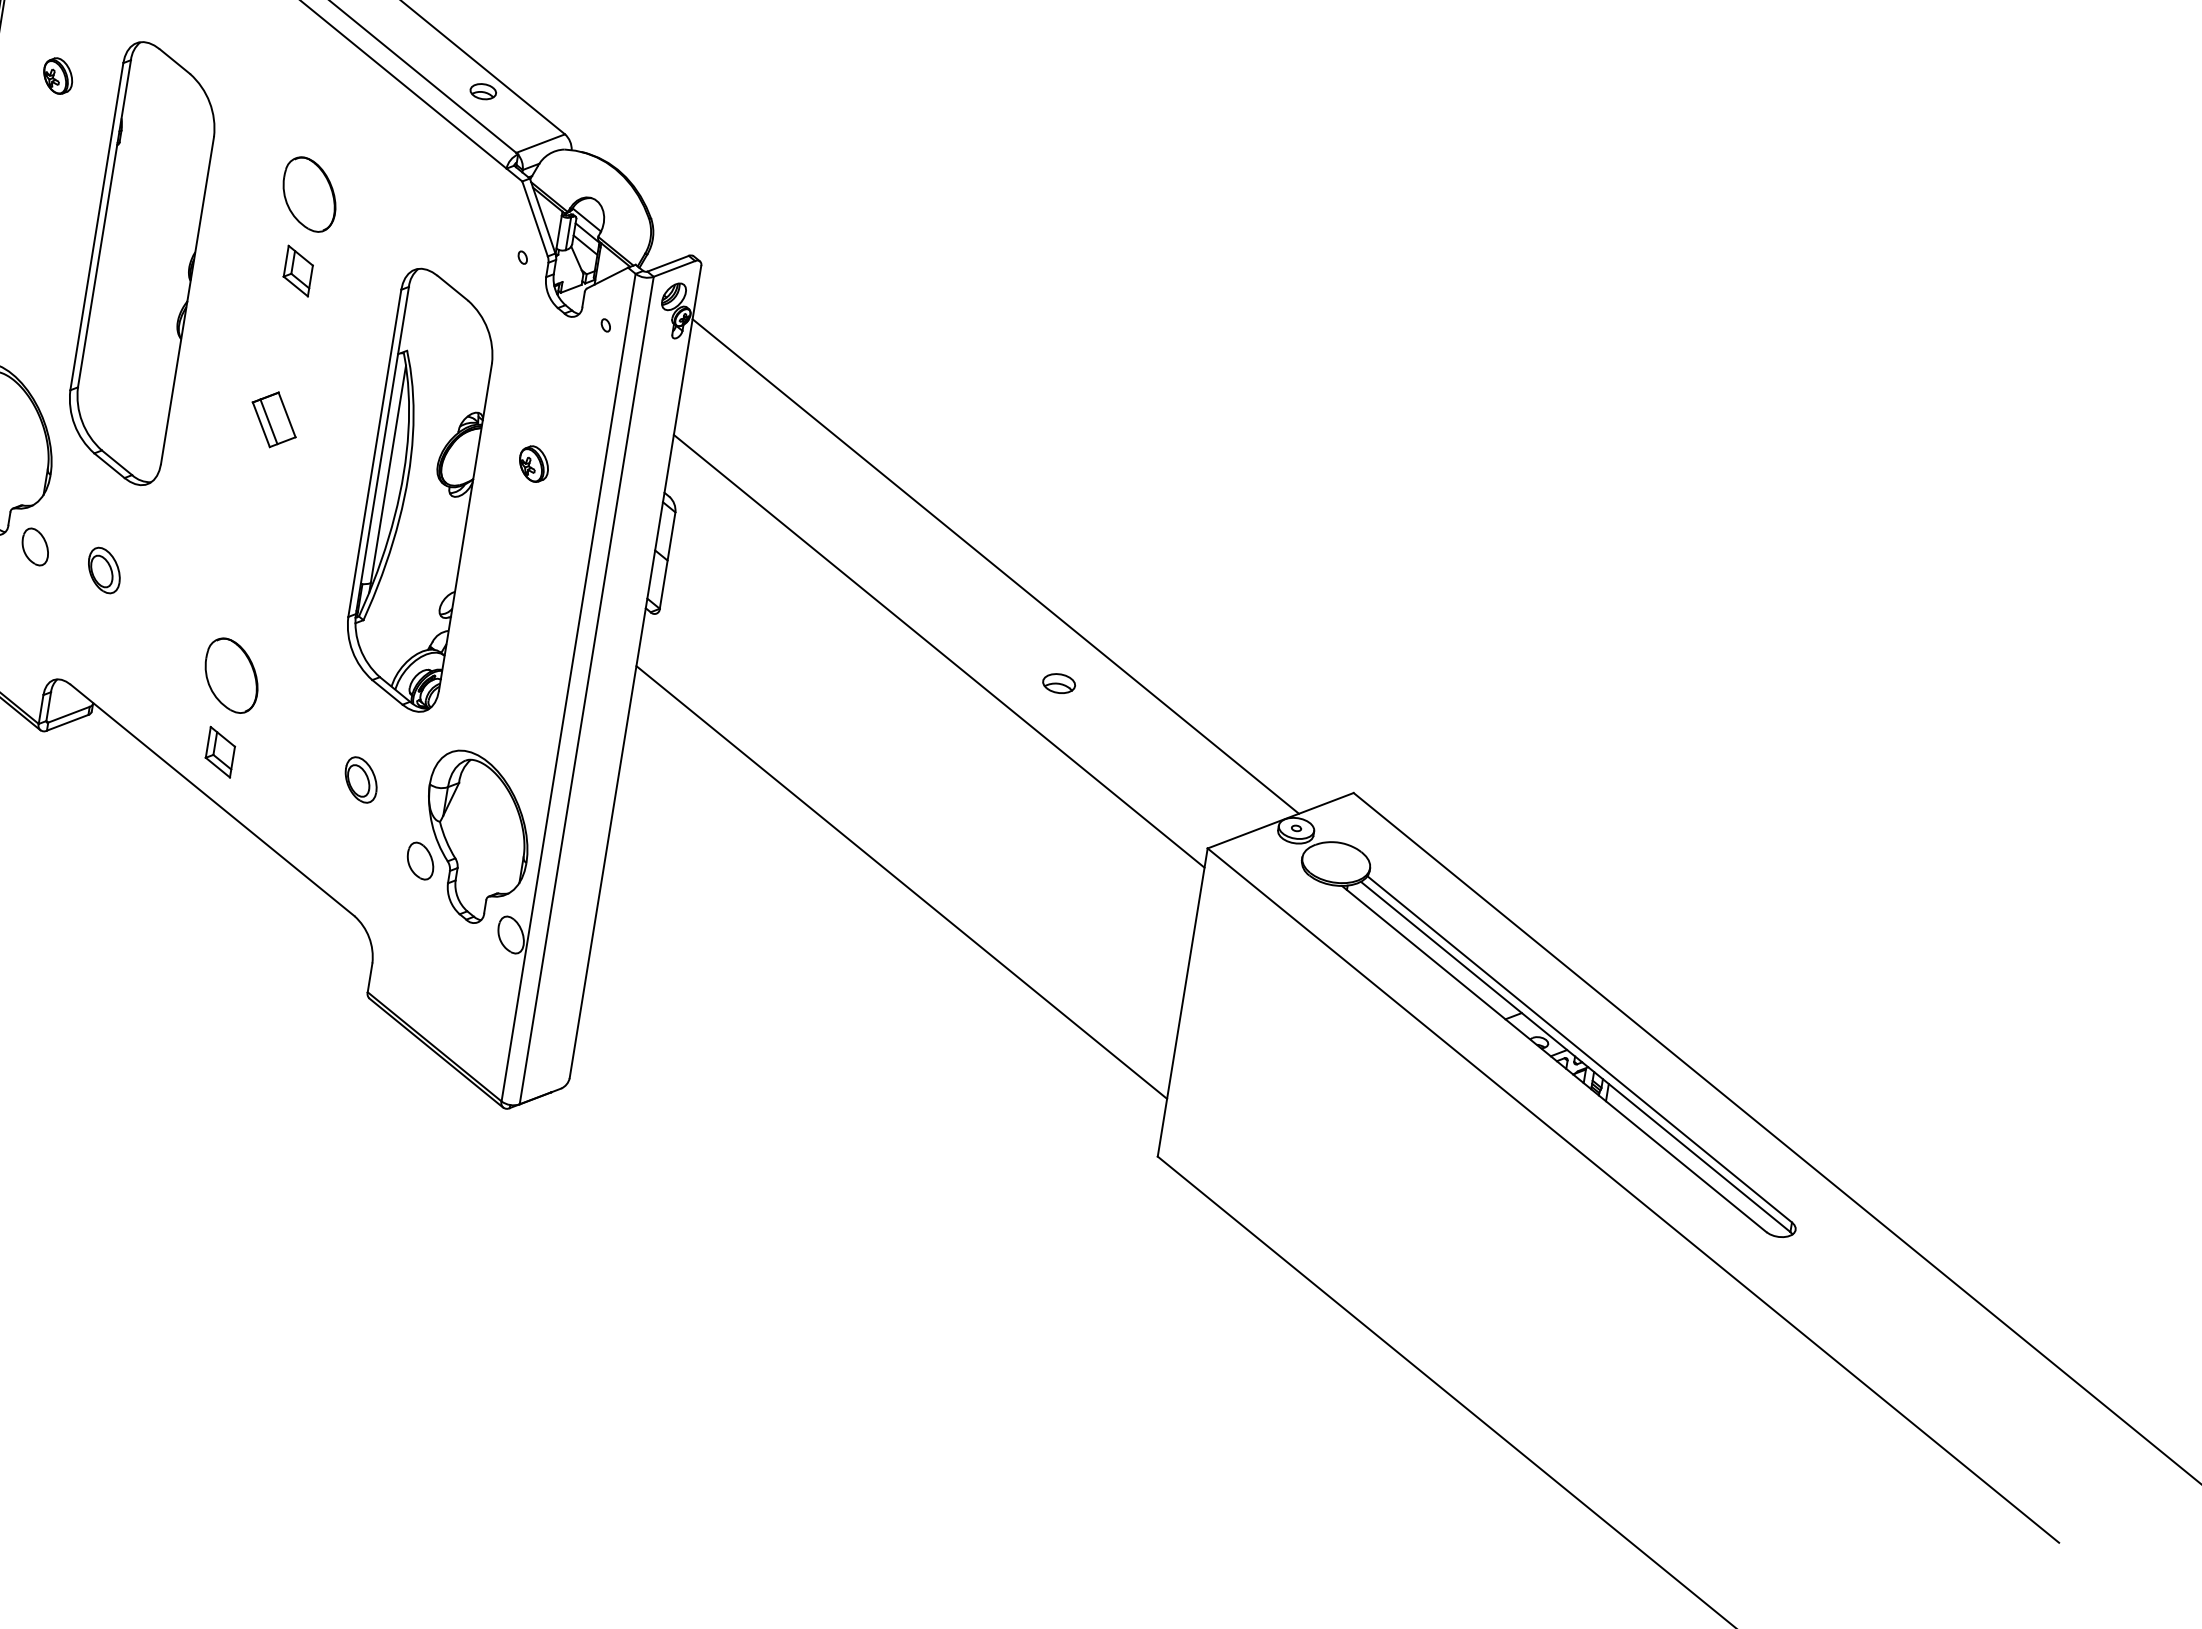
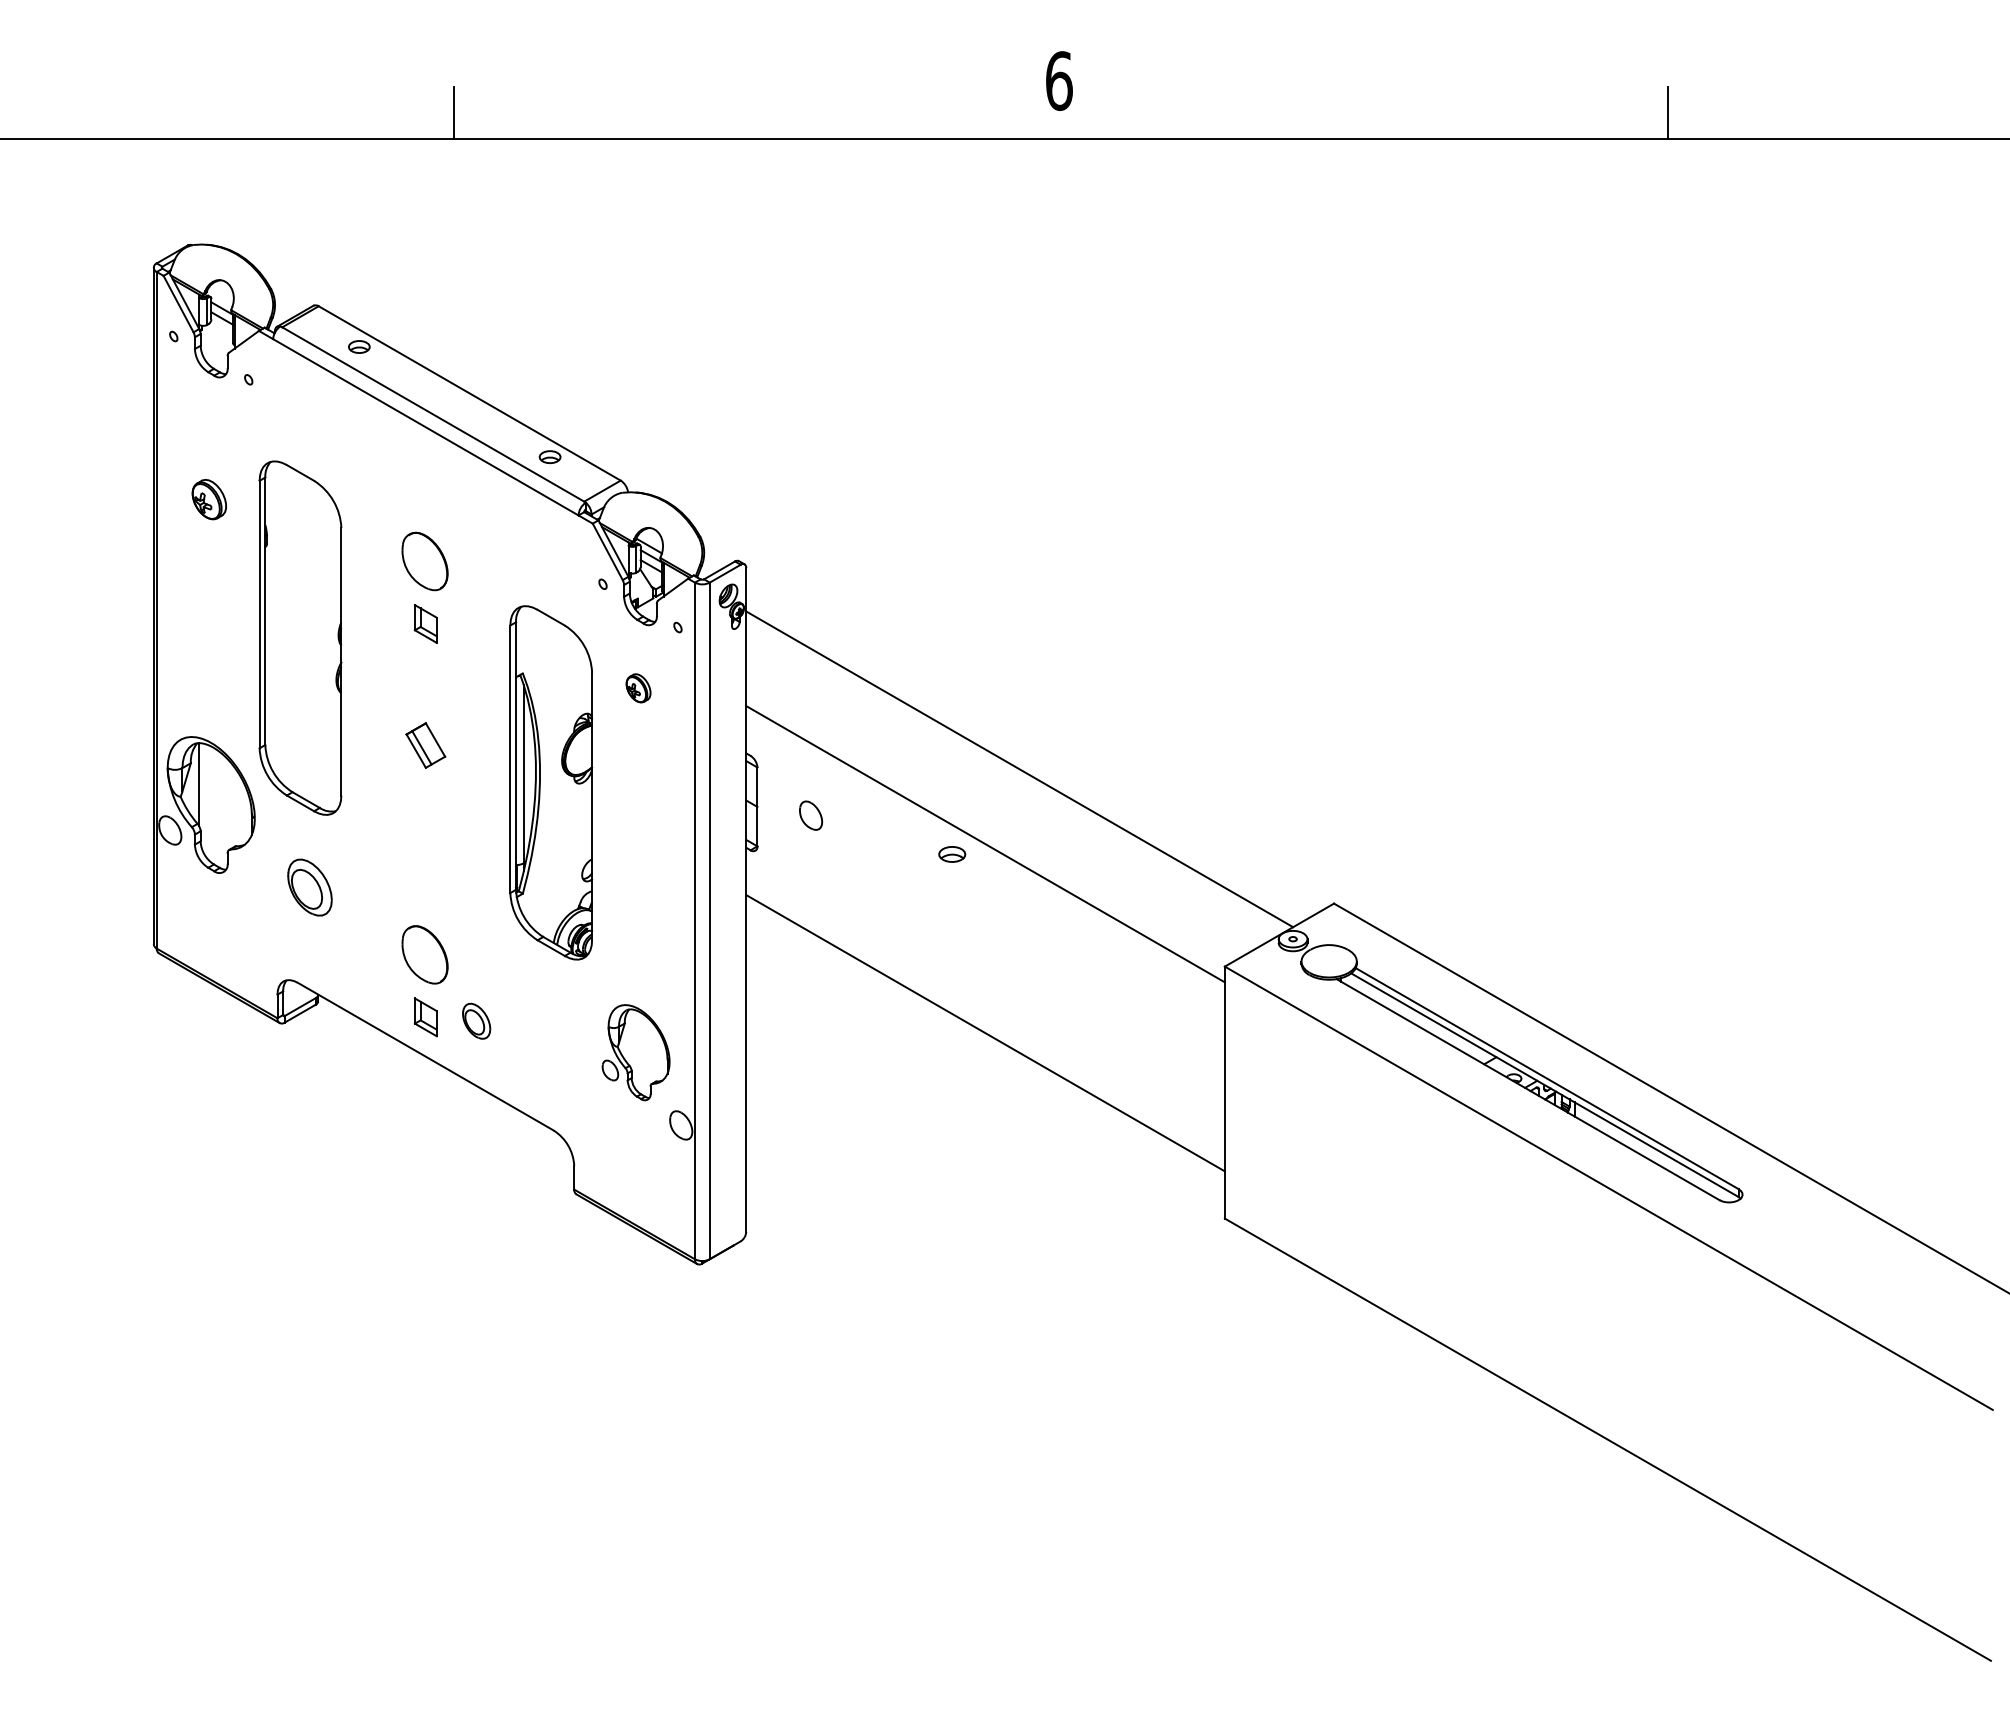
part: (58, 76) -> (209, 499), size x1.4
part: (533, 464) -> (638, 688), moved
part: (36, 546) -> (811, 815), moved
part: (103, 570) -> (309, 887), size x1.6
part: (1059, 683) -> (952, 854), moved
part: (361, 778) -> (476, 1020), moved
part: (469, 836) -> (635, 1052), size x0.7

